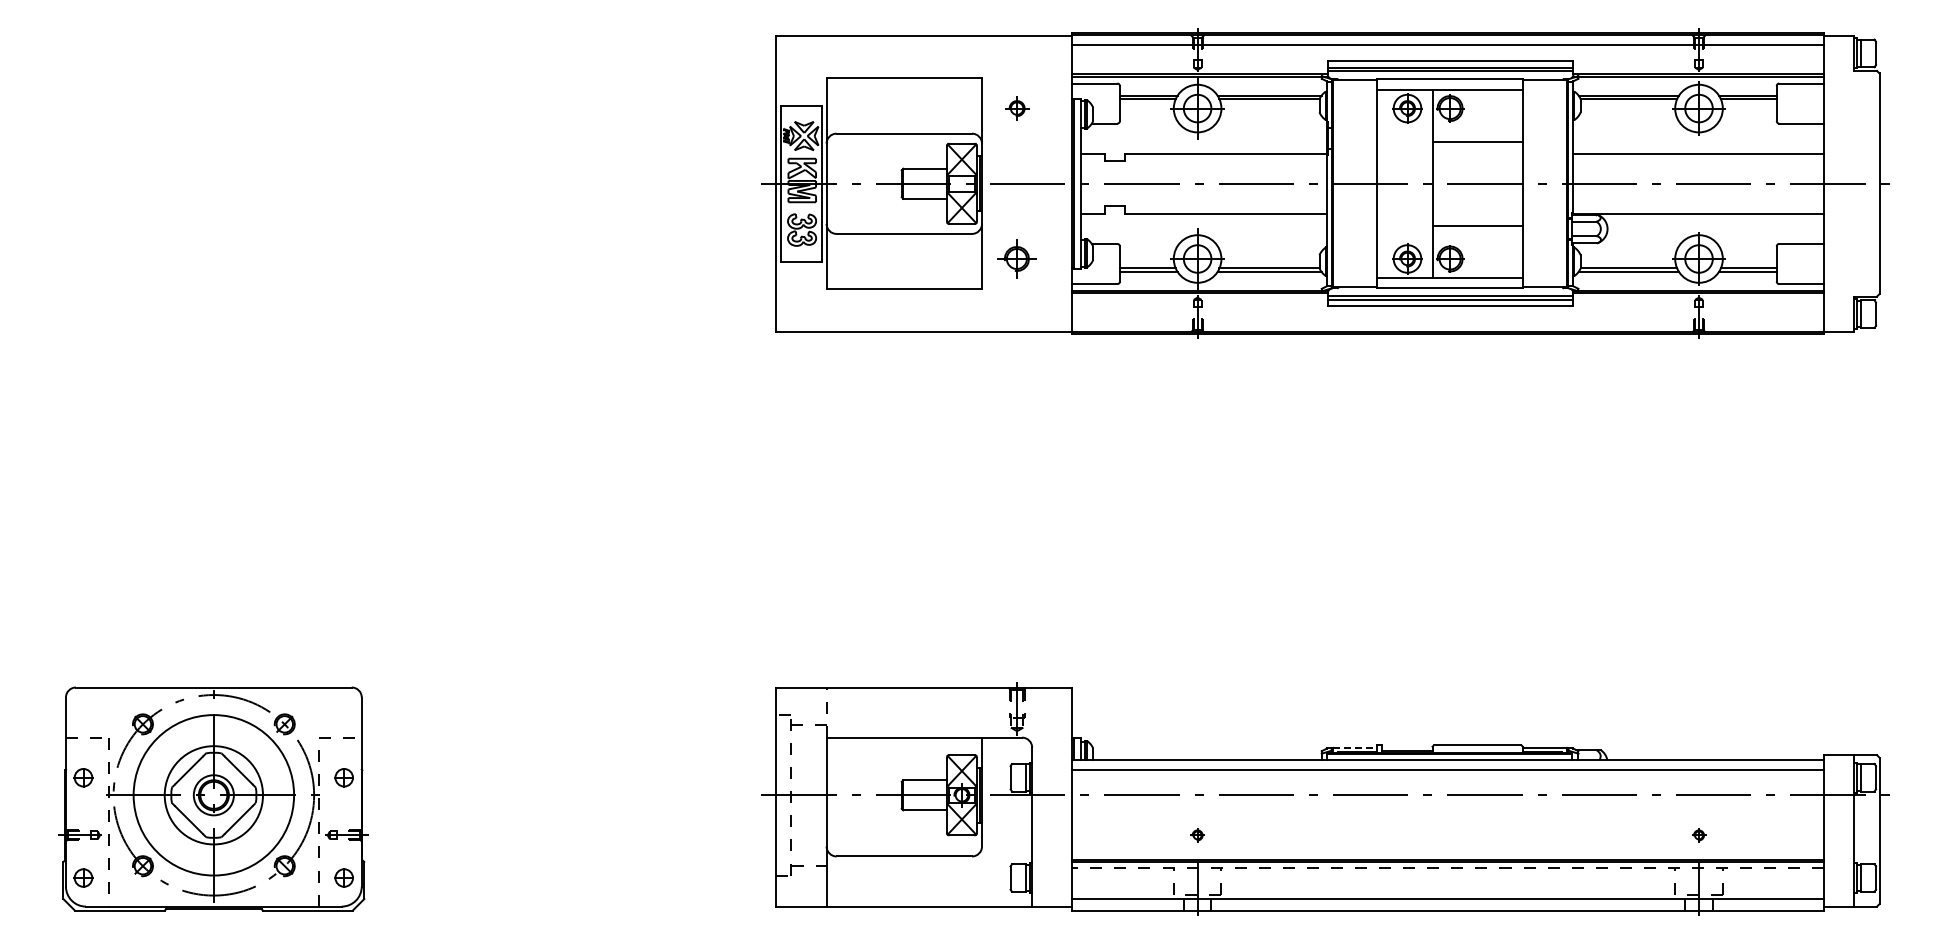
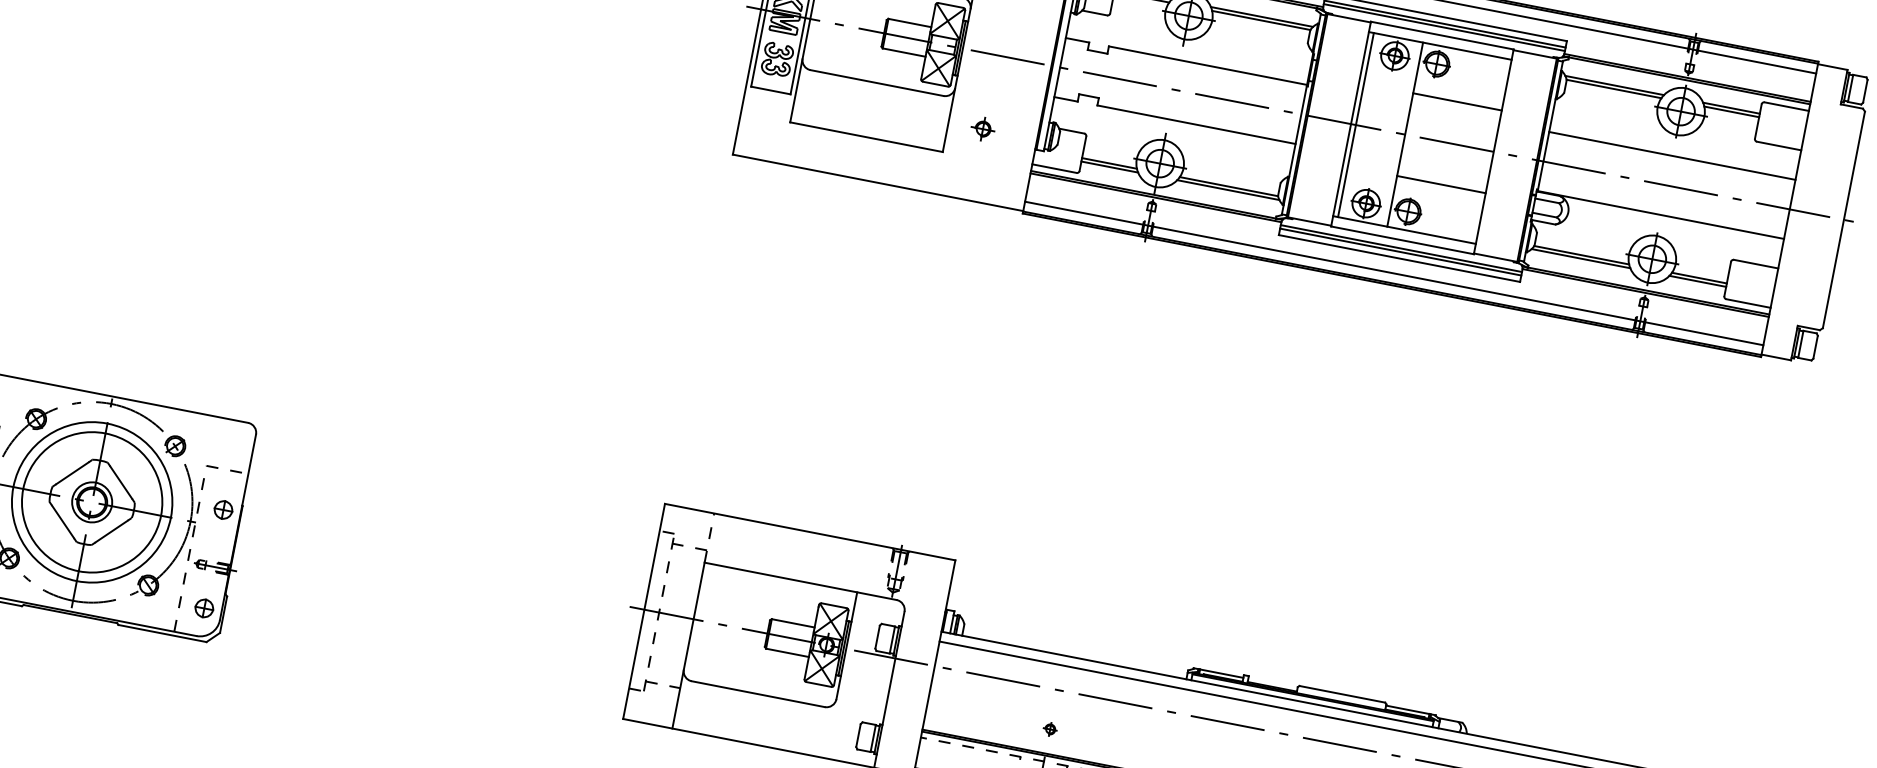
line: (1382, 183) -> (1356, 124), added
part: (1017, 258) -> (983, 128), size x0.62
line: (1448, 322) -> (1394, 273), added
line: (1355, 747) -> (1221, 673), dashed -> solid
circle: (213, 795) -> (91, 502), size x1.43

